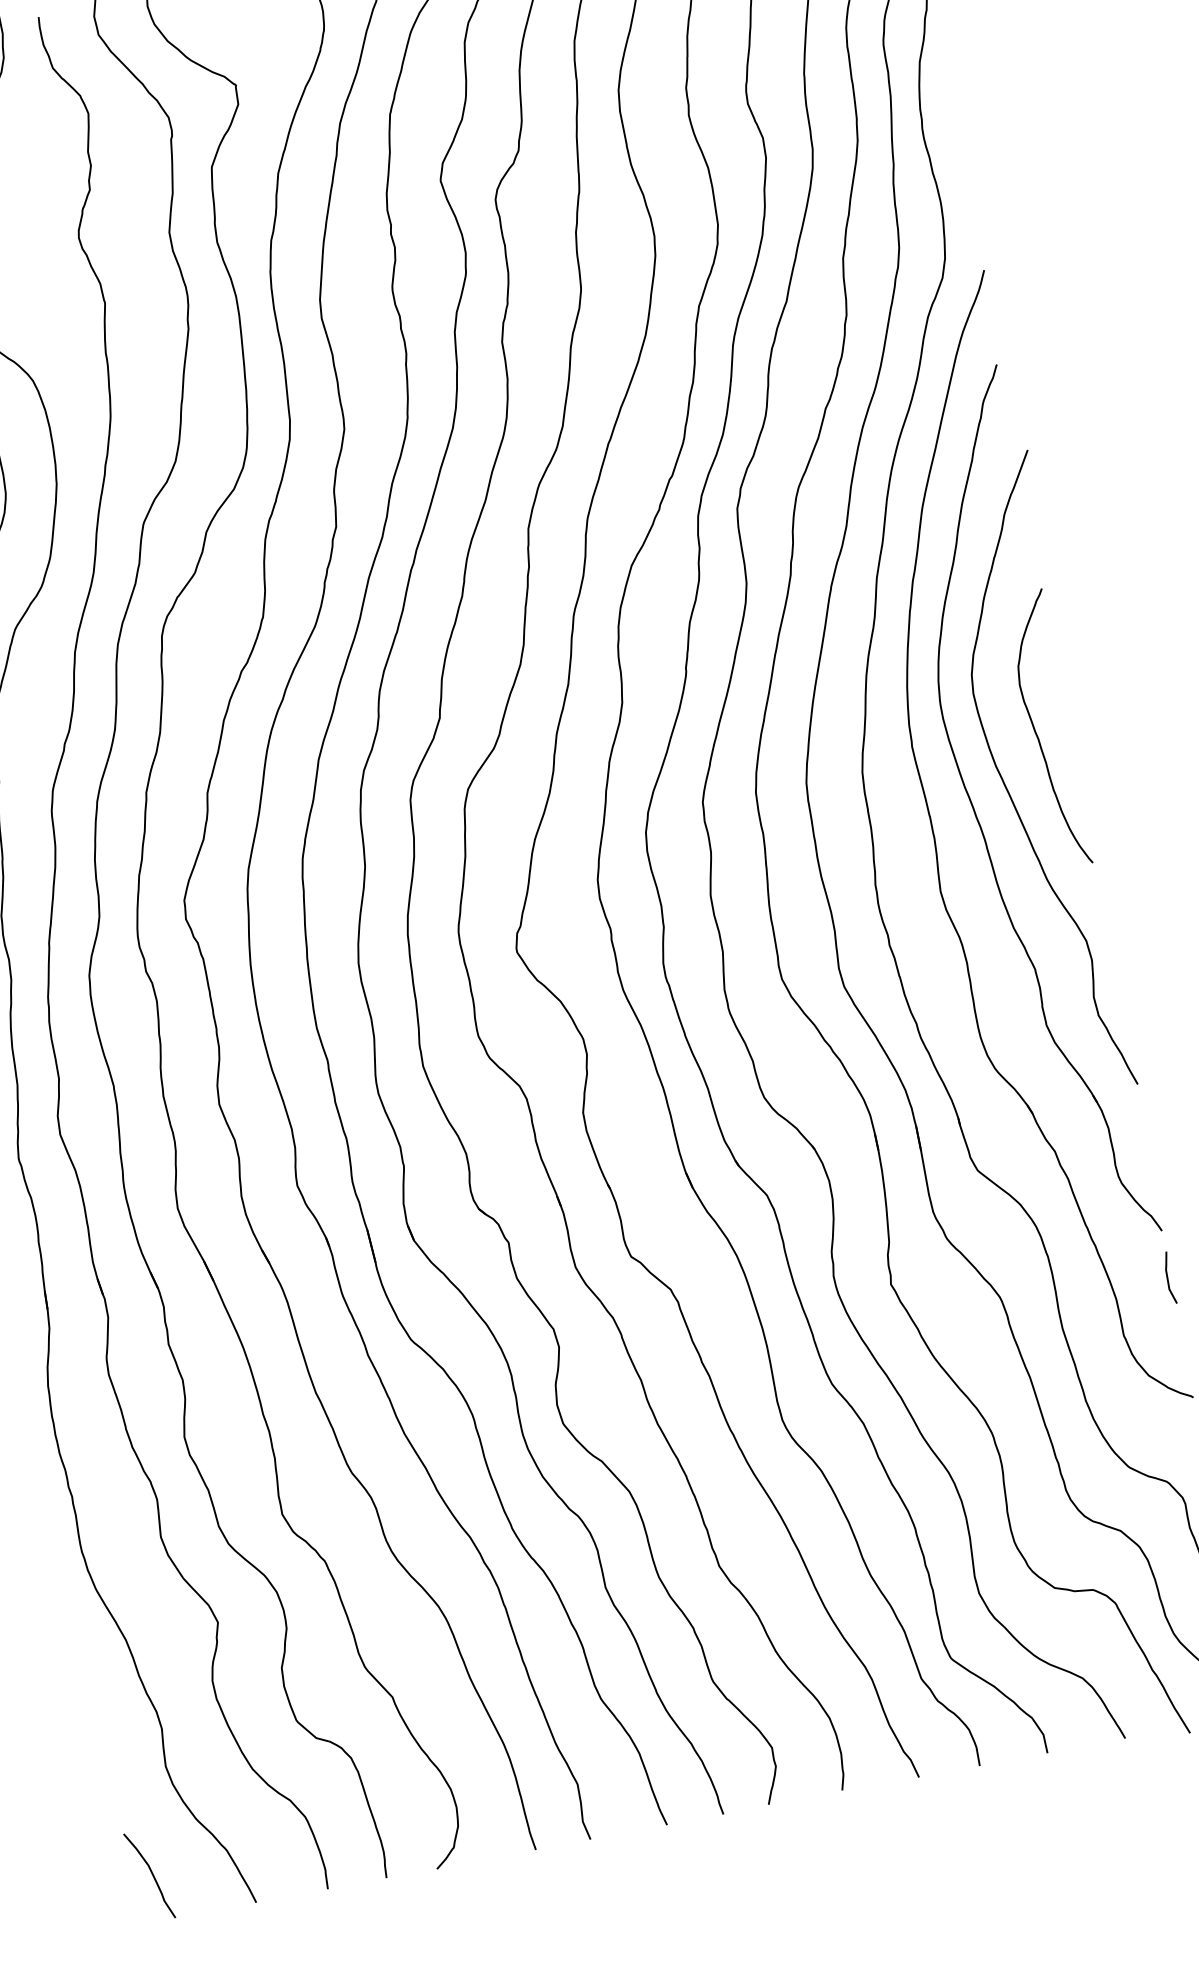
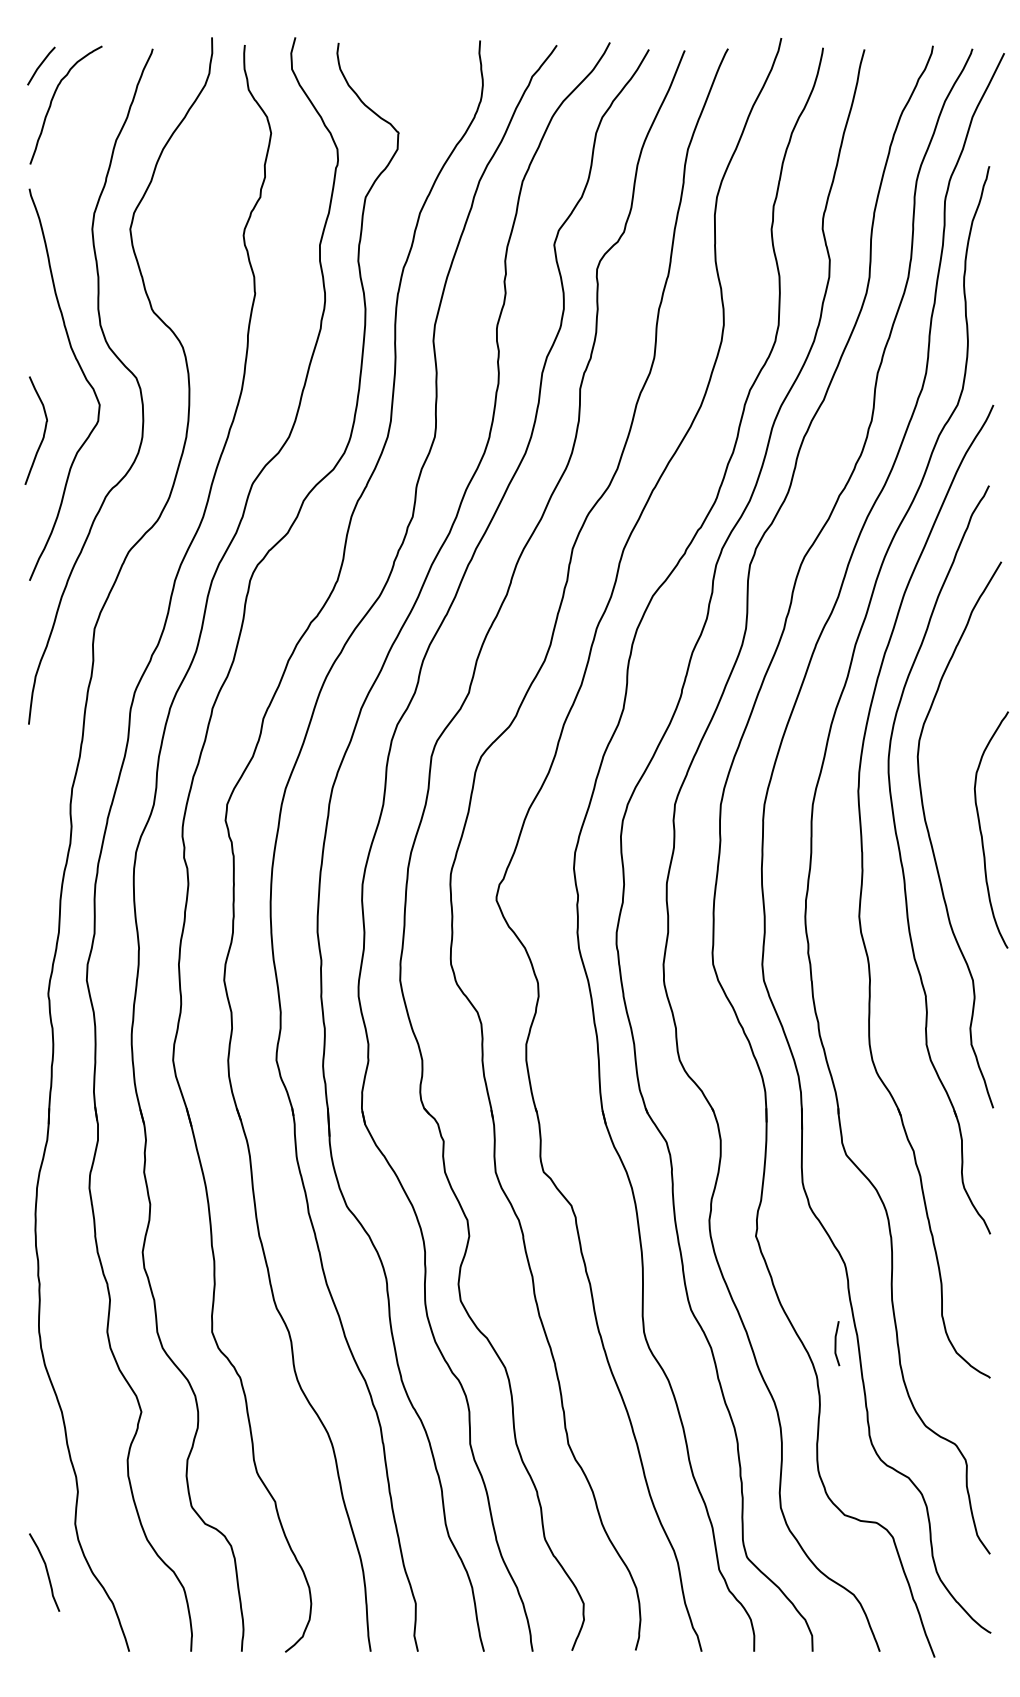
curve: (1038, 735) -> (982, 833), moved
curve: (1168, 1277) -> (836, 1343), moved
curve: (151, 1875) -> (46, 1572), moved

